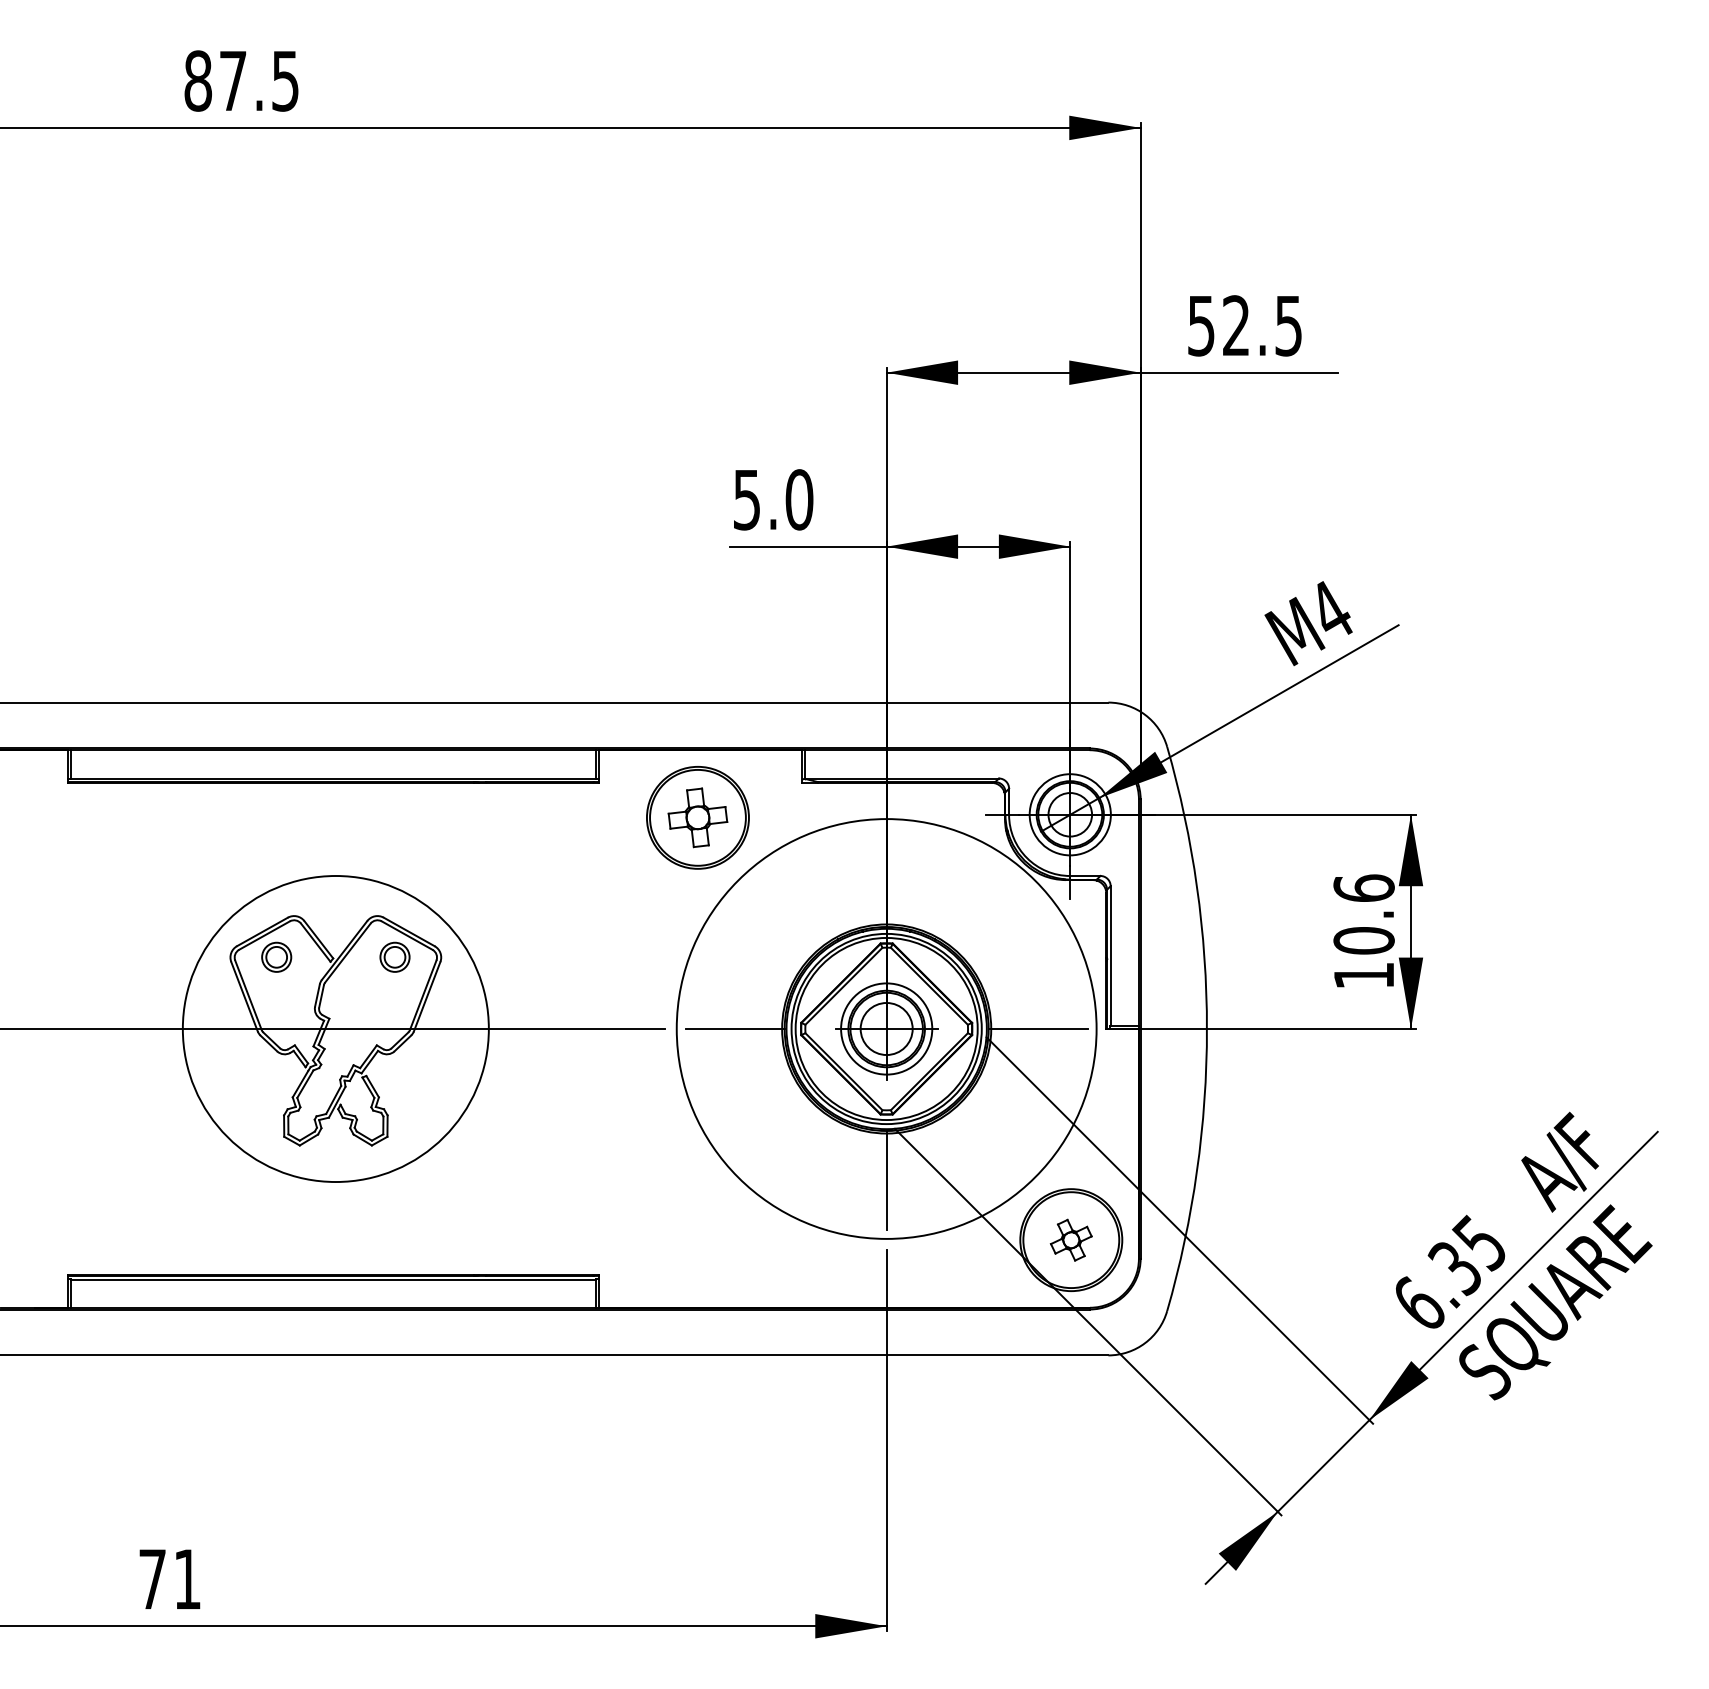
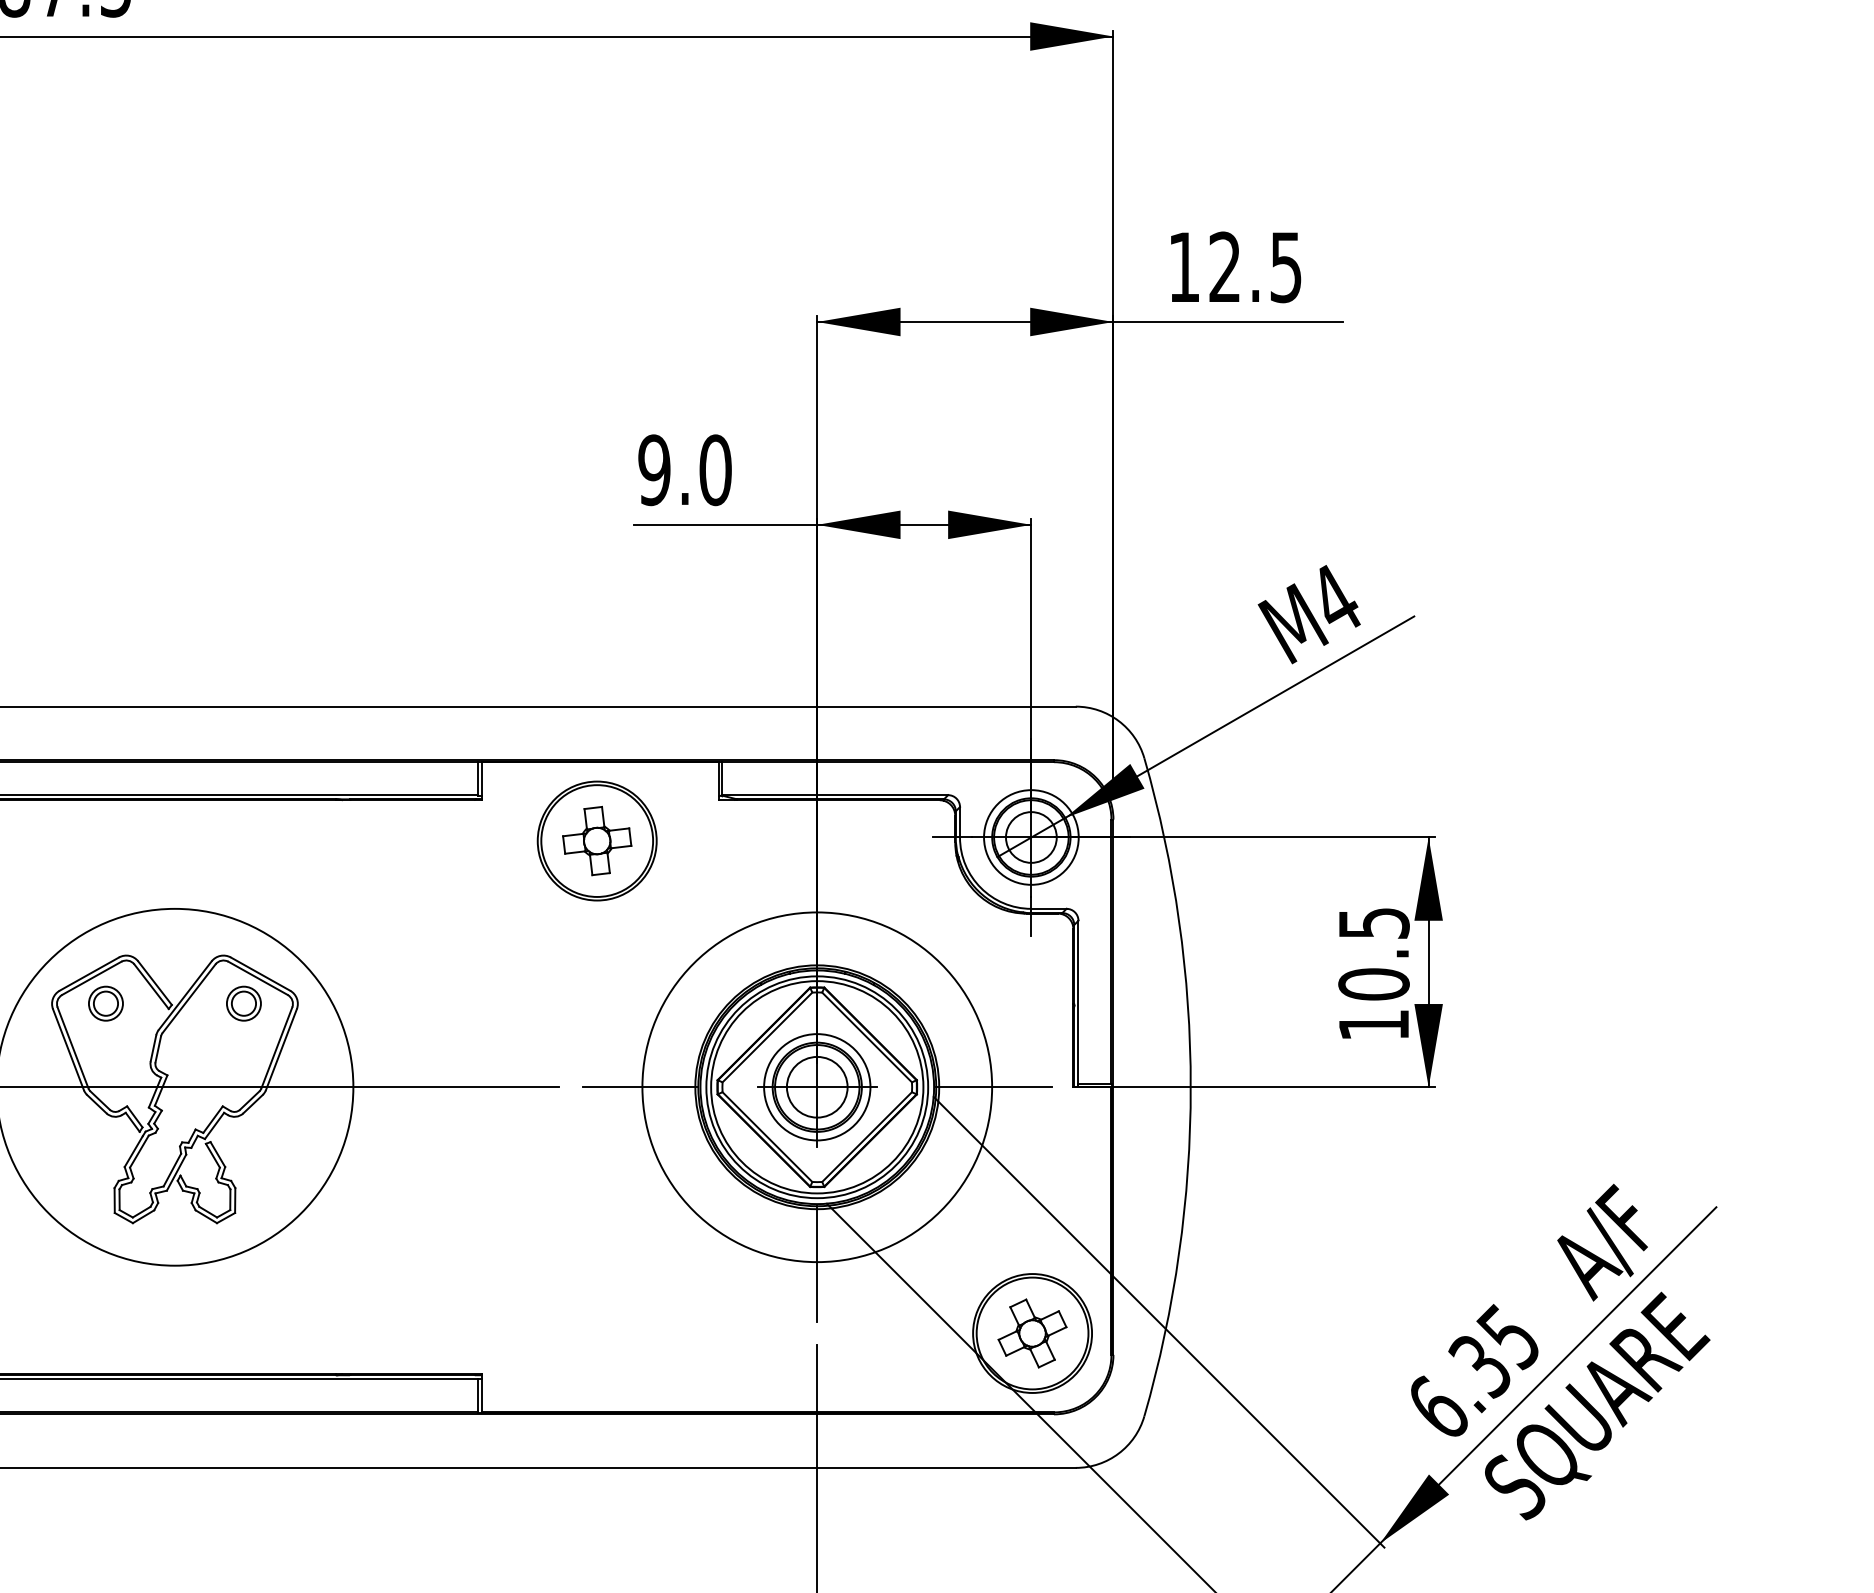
text: (1201, 326) -> (1184, 268), 52.5 -> 12.5
text: (746, 499) -> (653, 469), 5.0 -> 9.0
text: (1363, 887) -> (1373, 922), 10.6 -> 10.5
circle: (886, 1028) -> (817, 1086), size x0.71
part: (1071, 1240) -> (1032, 1333), size x1.43

